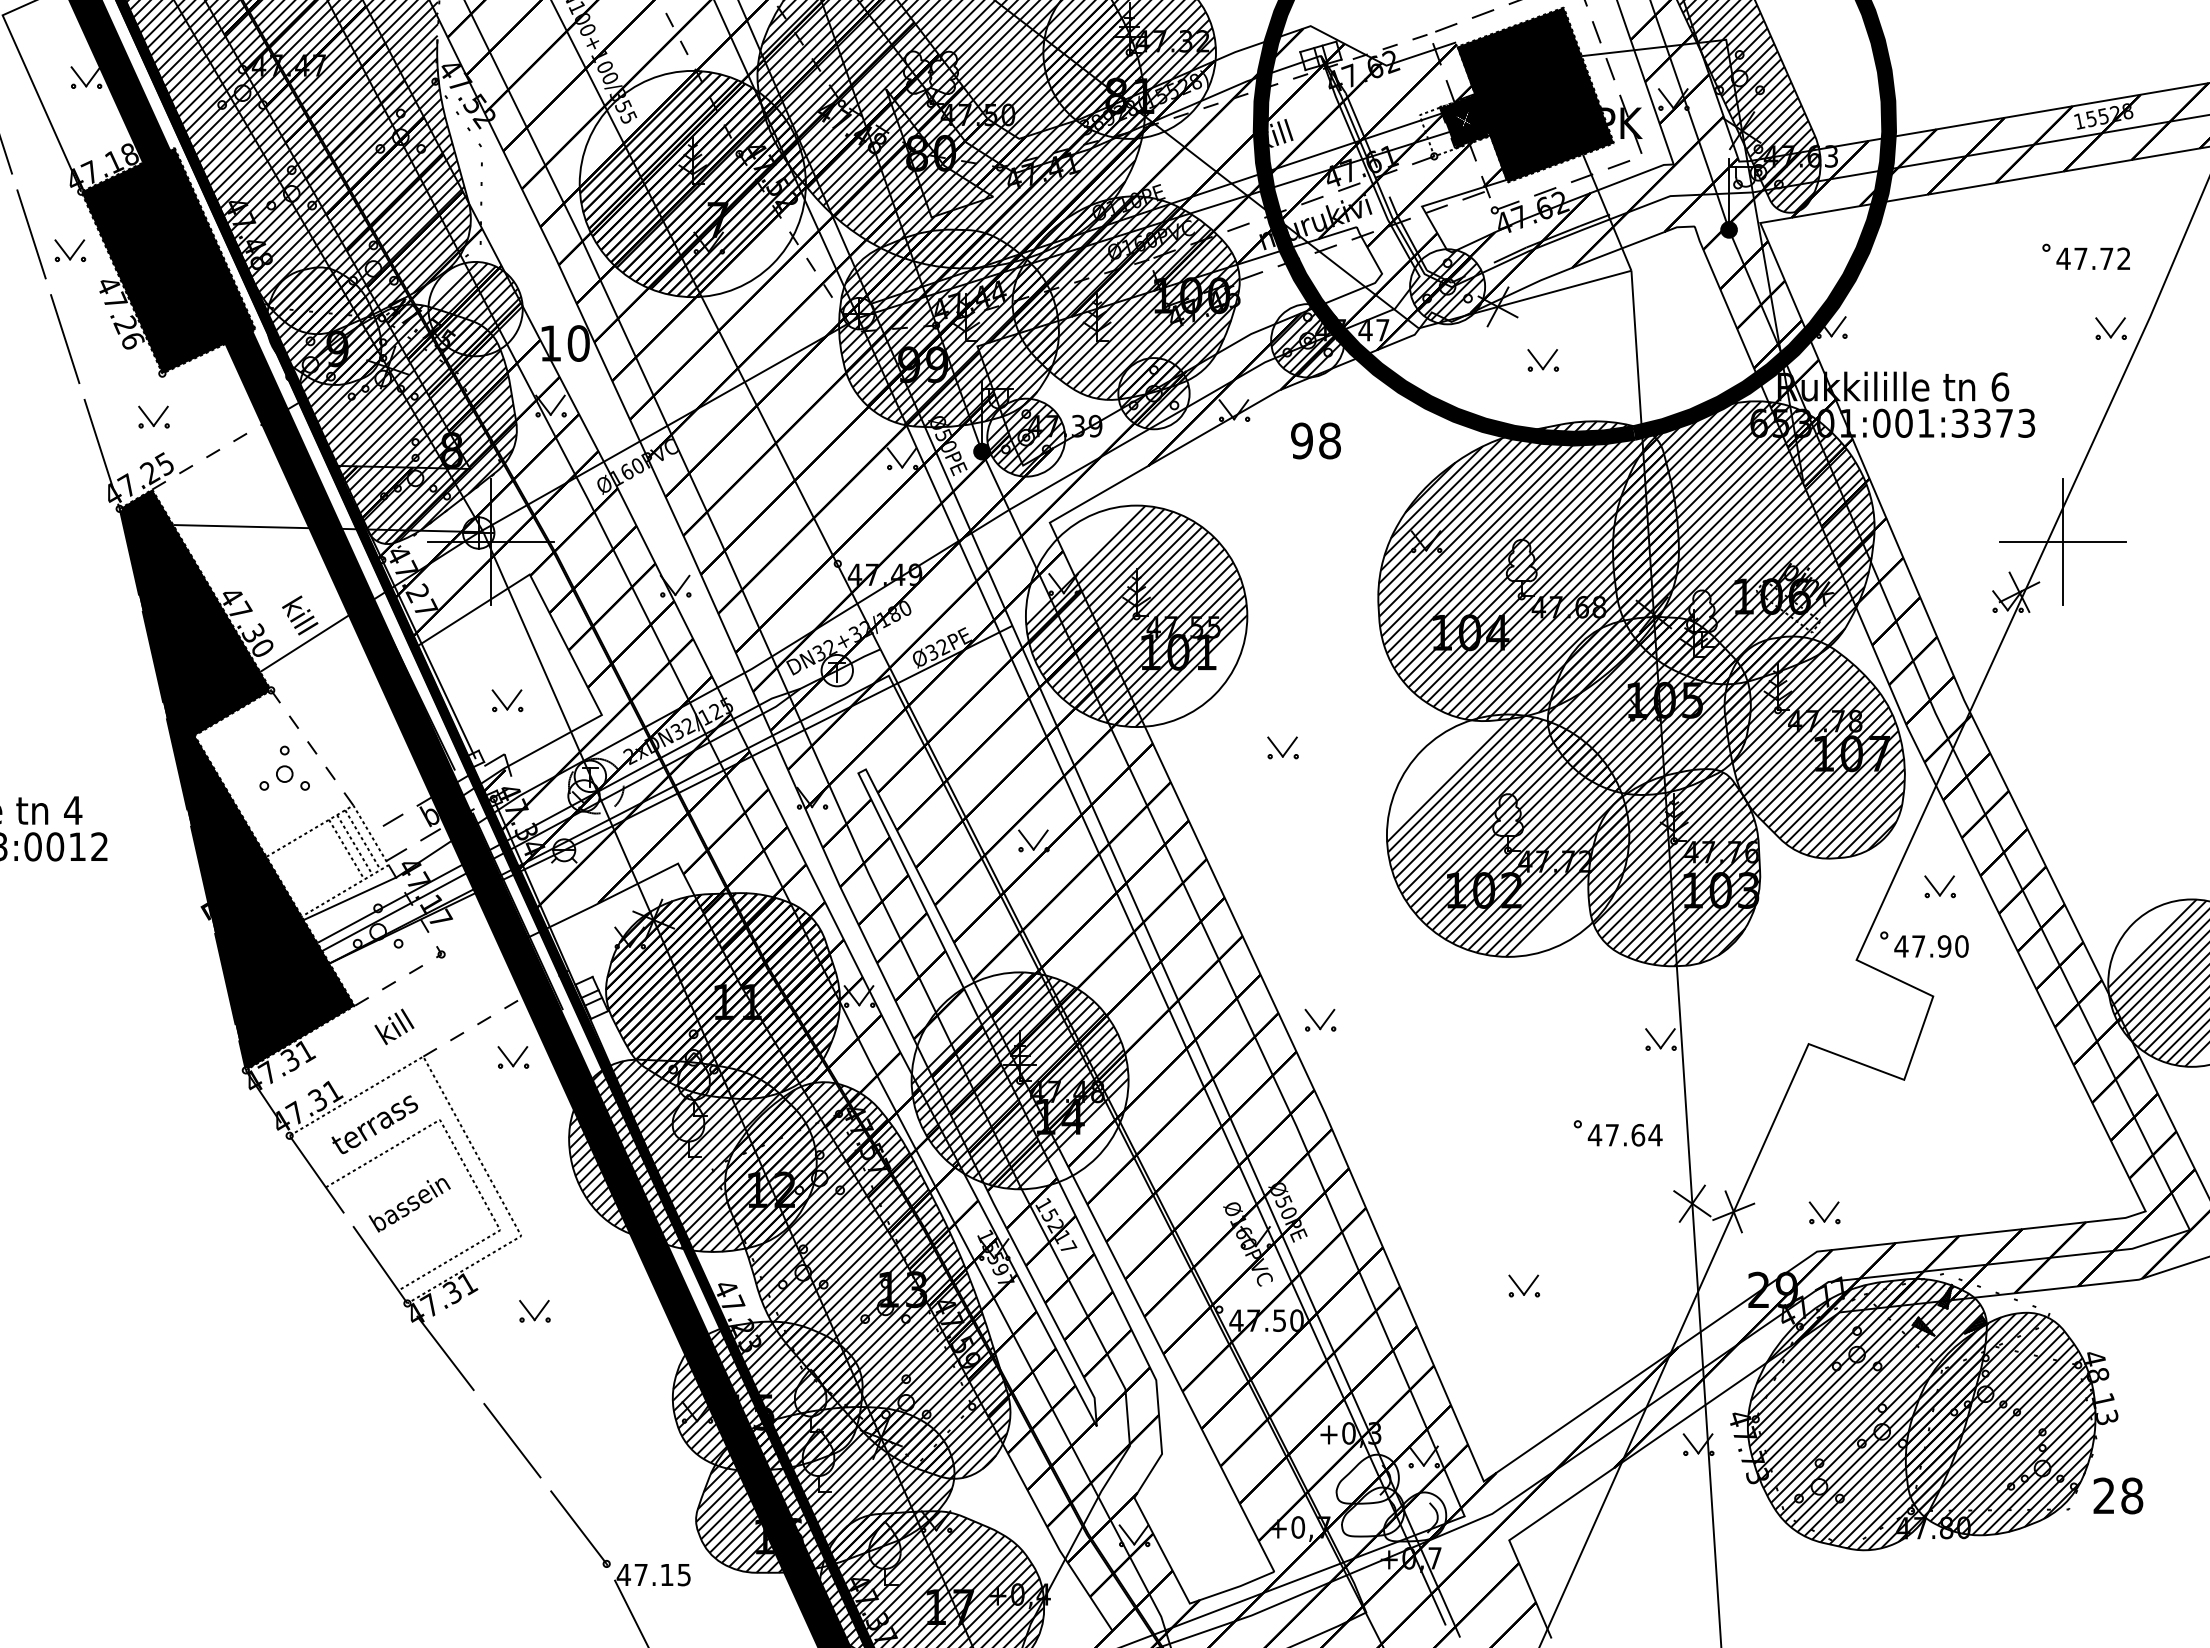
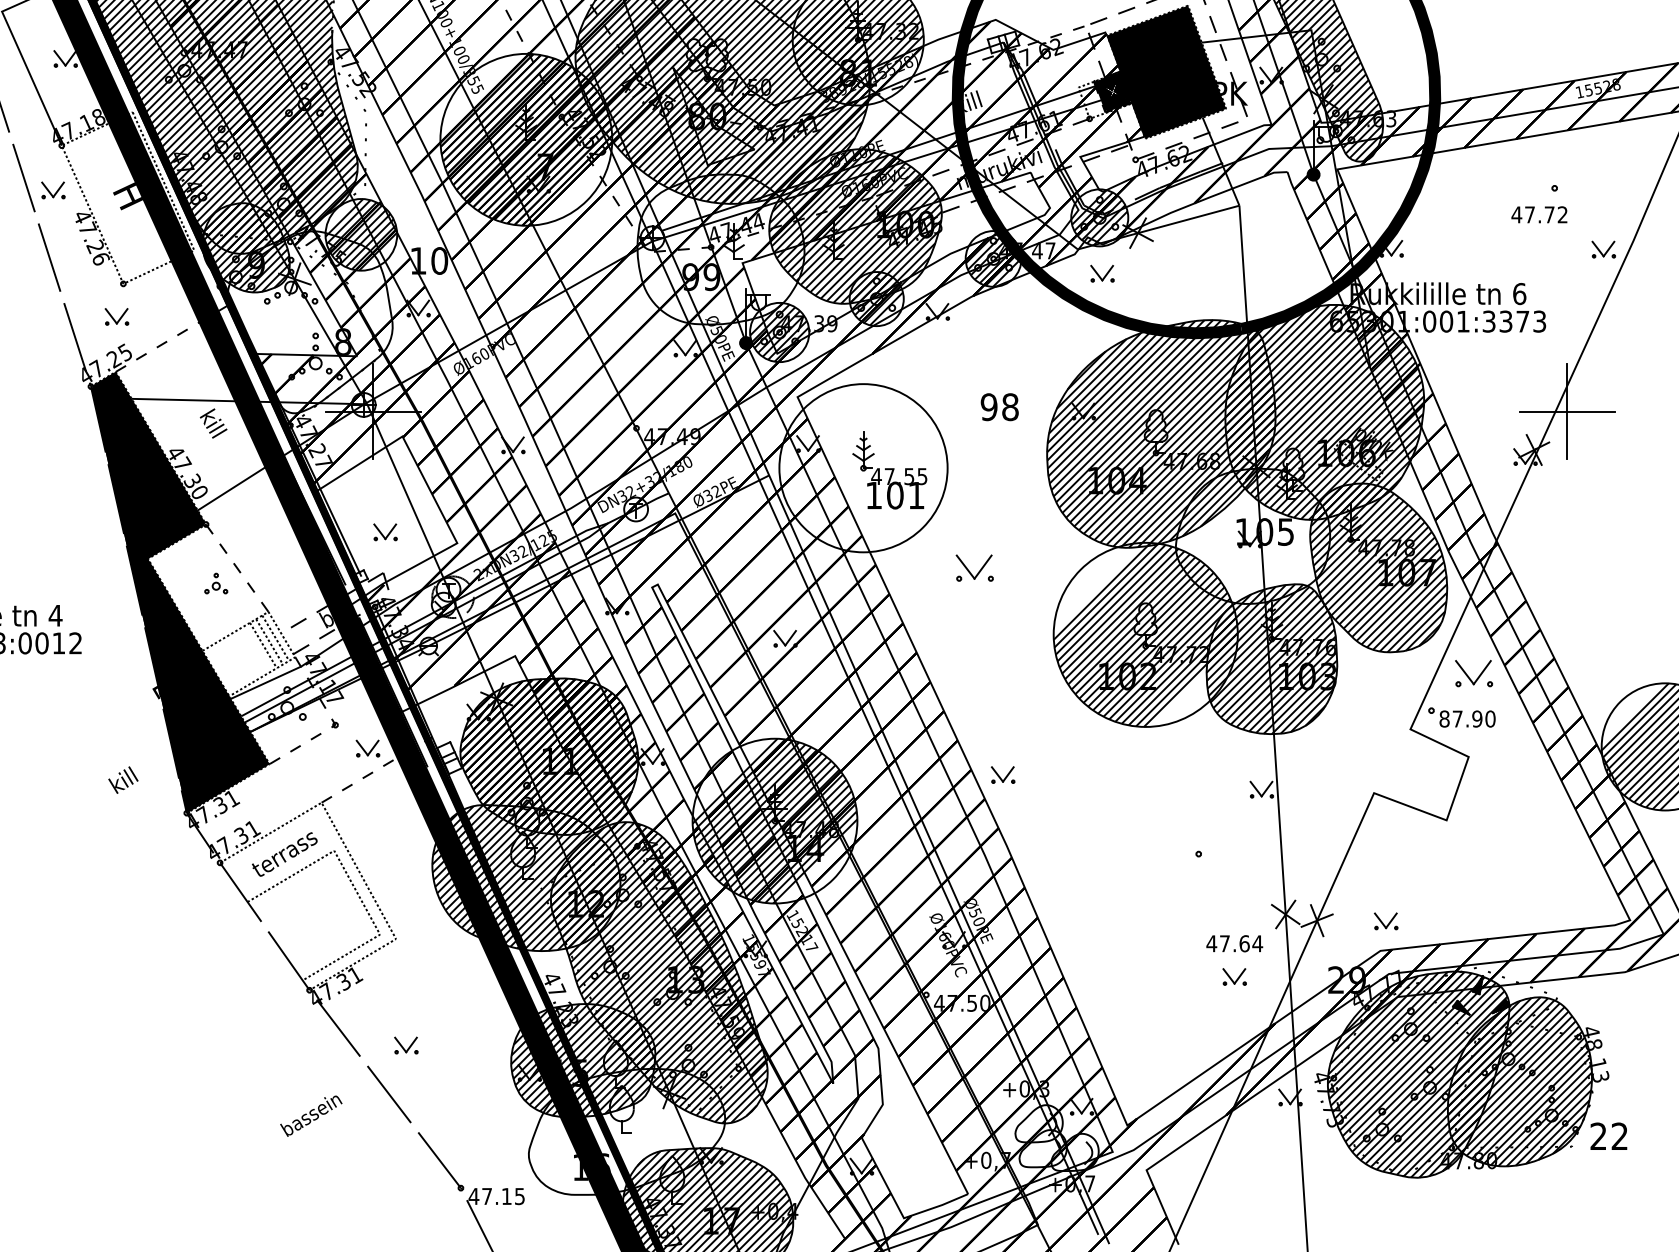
text: (2092, 258) -> (1538, 214), moved
fill: (168, 260) -> (128, 197), removed
hatch: (948, 328) -> (720, 249), removed
part: (1542, 360) -> (1101, 273), moved
hatch: (408, 423) -> (310, 321), removed
text: (1315, 440) -> (999, 406), moved
text: (300, 615) -> (213, 423), moved
hatch: (1136, 616) -> (863, 468), removed
hatch: (1649, 705) -> (1253, 535), removed
part: (1282, 747) -> (974, 567), size x1.6
part: (284, 767) -> (216, 583), size x0.6
part: (1939, 886) -> (1473, 673), size x1.6
text: (1901, 946) -> (1444, 719), 47.90 -> 87.90
text: (394, 1026) -> (123, 779), moved
part: (513, 1057) -> (368, 748), moved
text: (1624, 1135) -> (1234, 943), moved
text: (409, 1205) -> (311, 1116), moved
part: (1523, 1285) -> (1234, 976), moved
part: (534, 1311) -> (406, 1045), moved
hatch: (825, 1489) -> (627, 1131), removed
text: (2132, 1495) -> (1620, 1136), 28 -> 22

